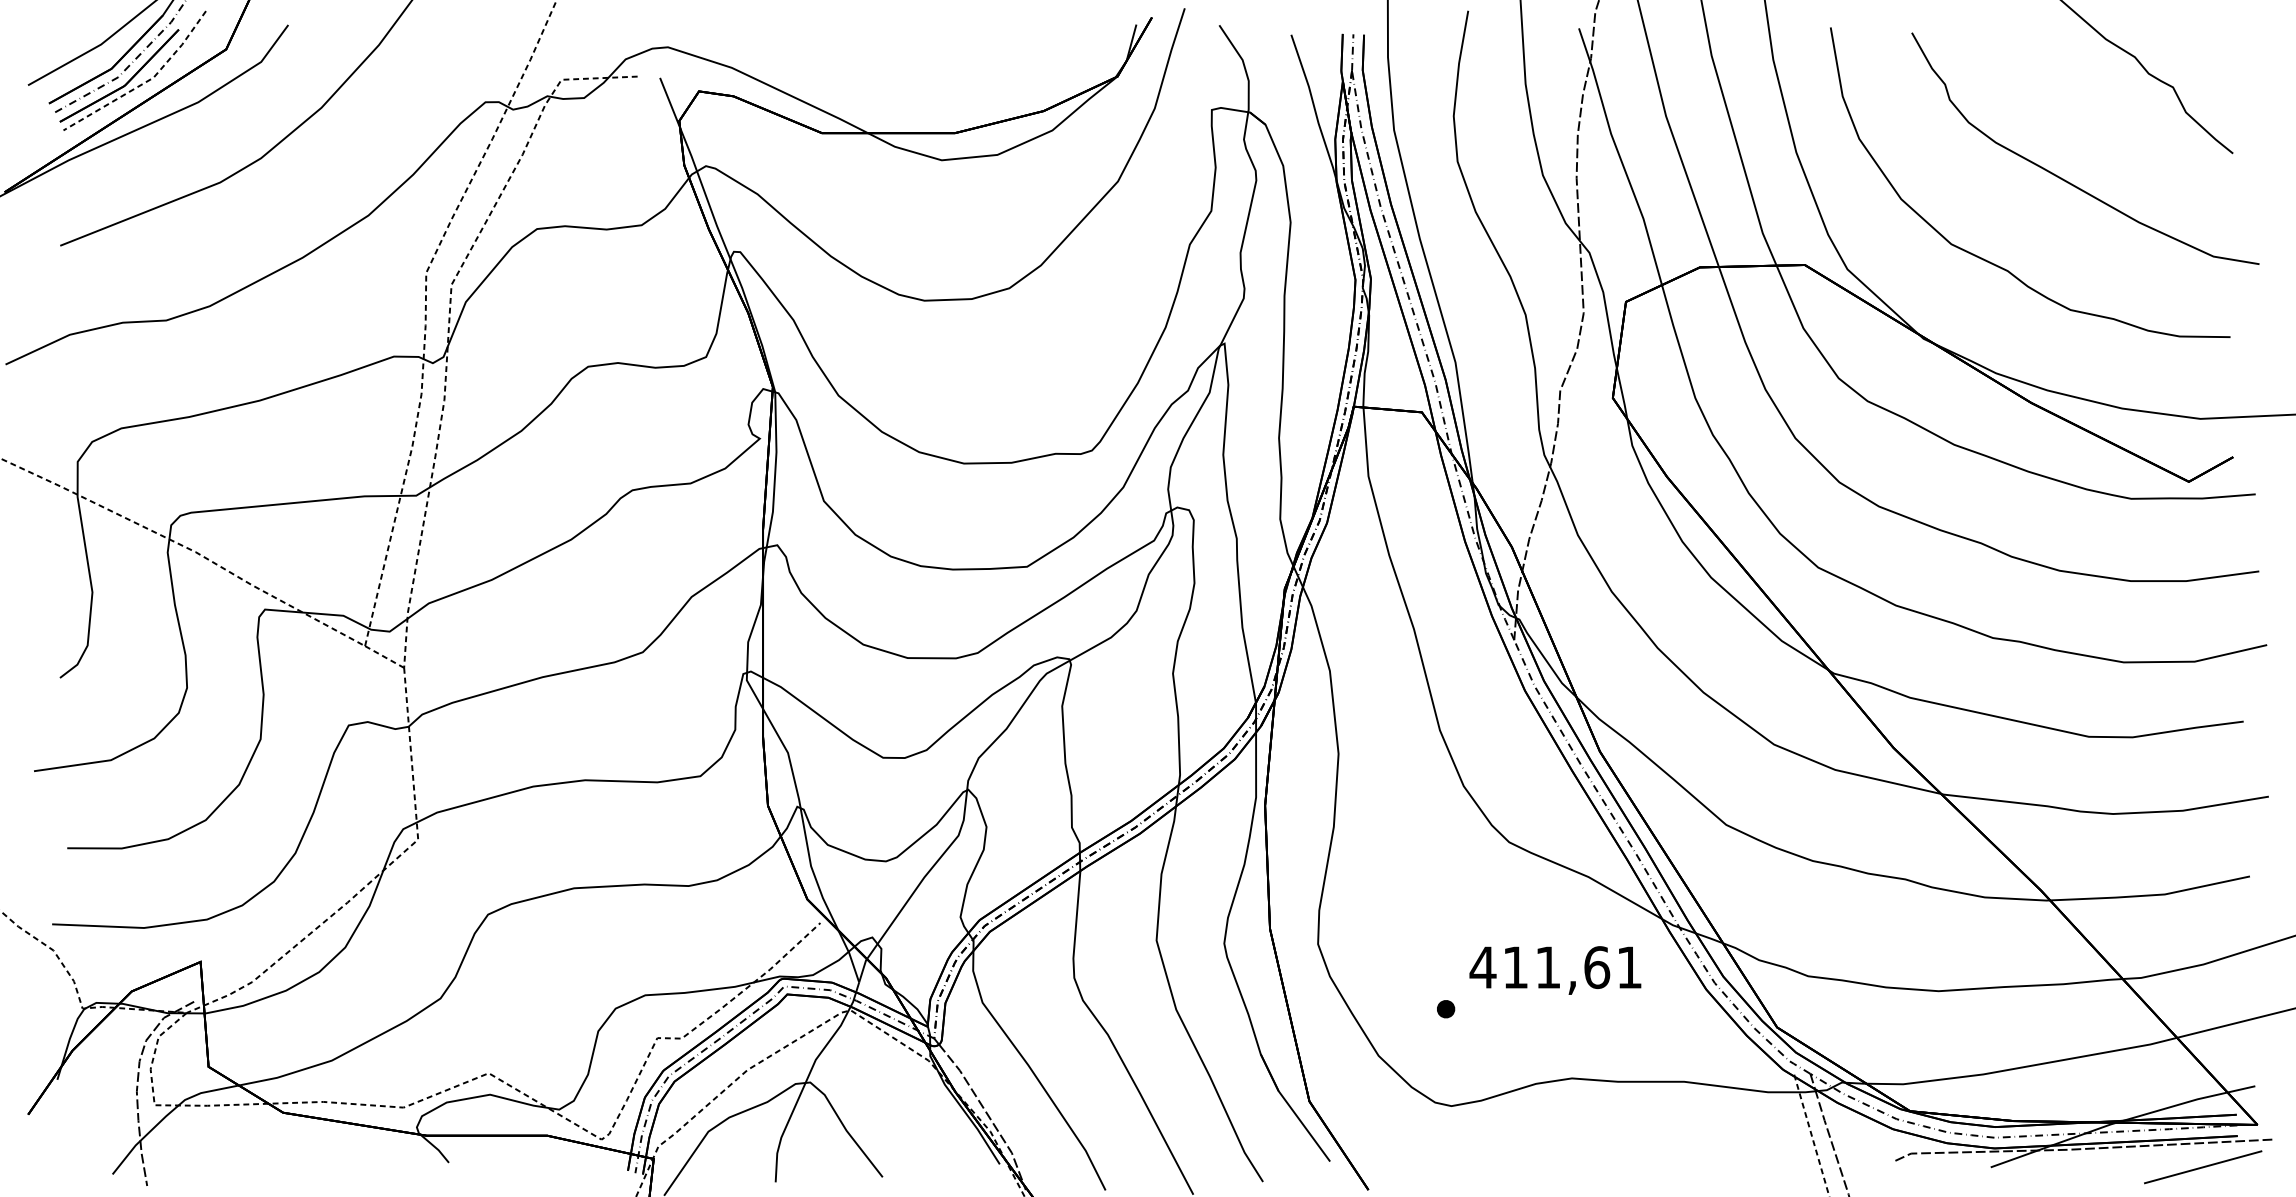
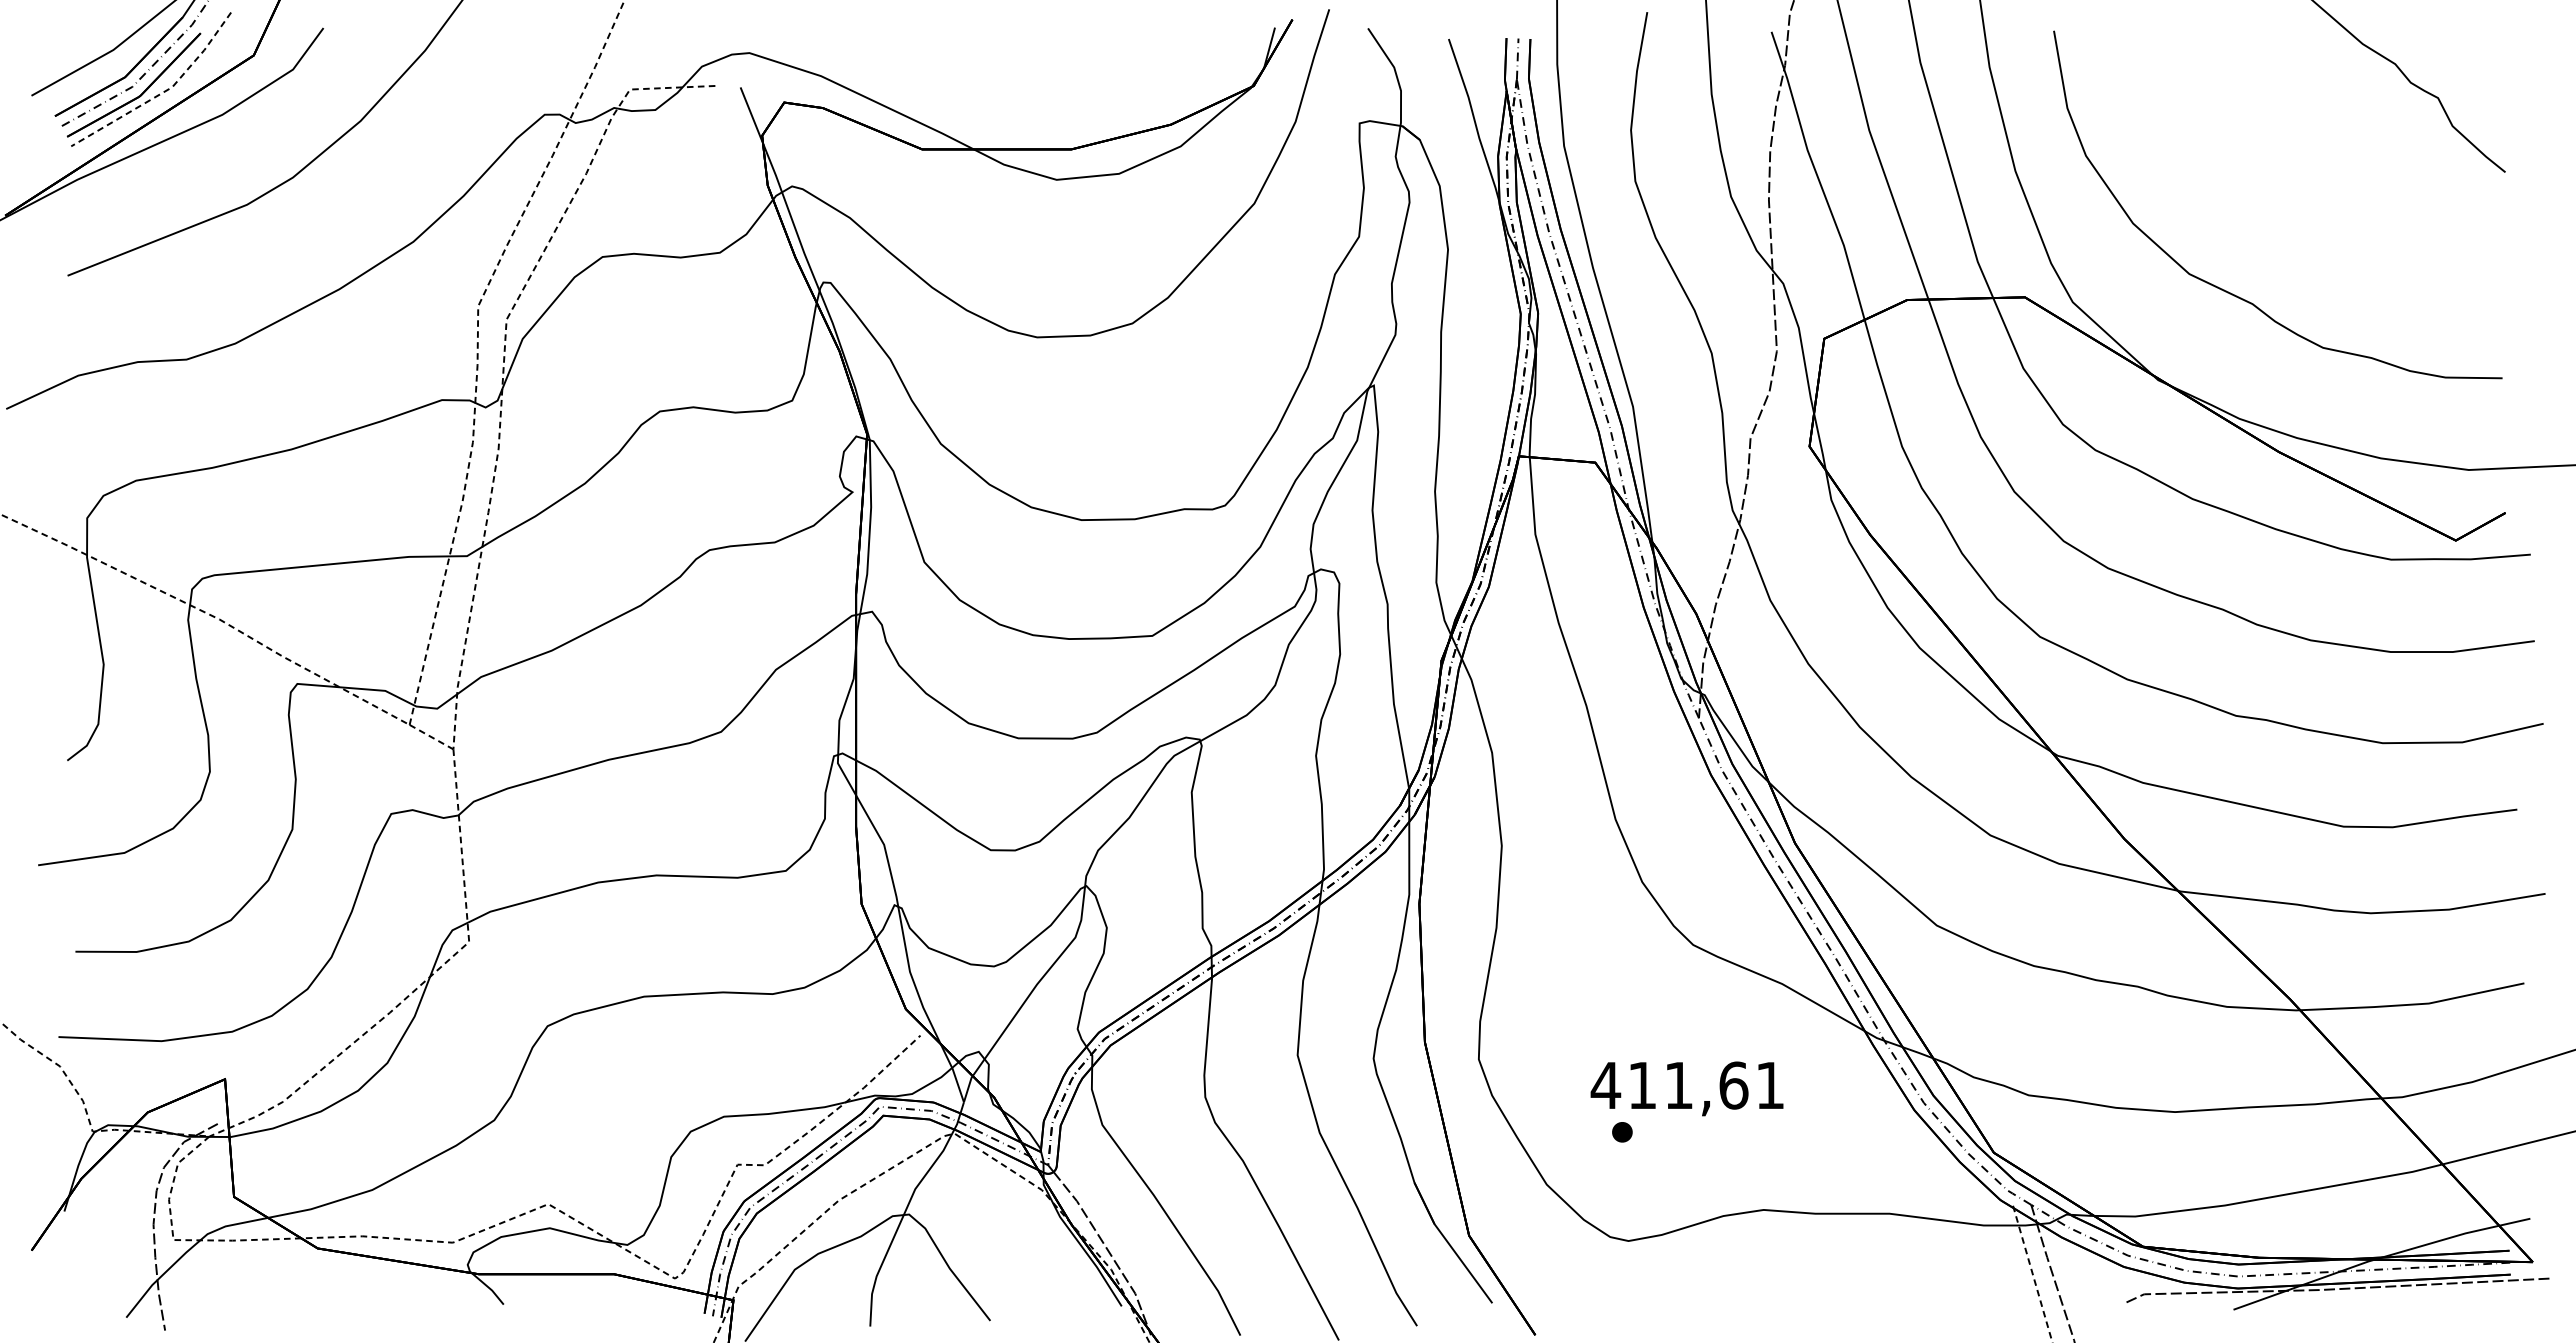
curve: (2068, 181) -> (2320, 203), removed
text: (1554, 970) -> (1686, 1088), moved
line: (2202, 1167) -> (2471, 1309), removed

